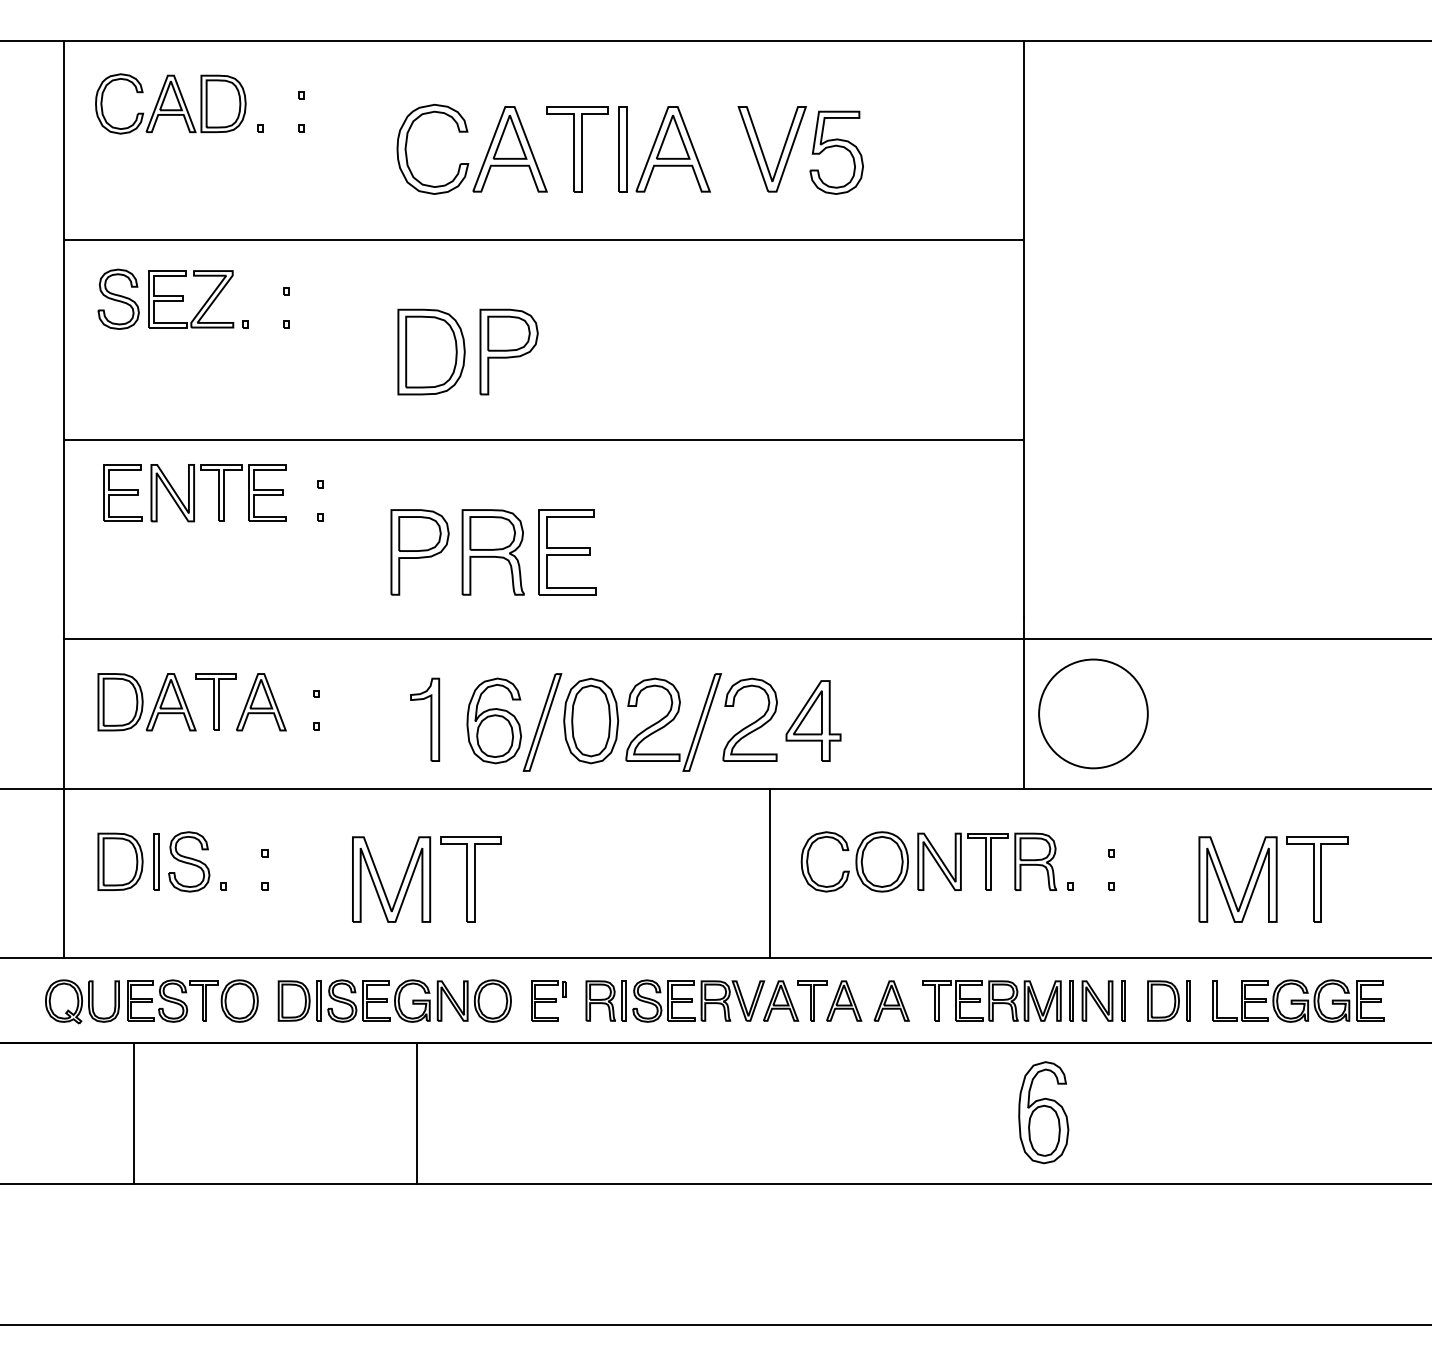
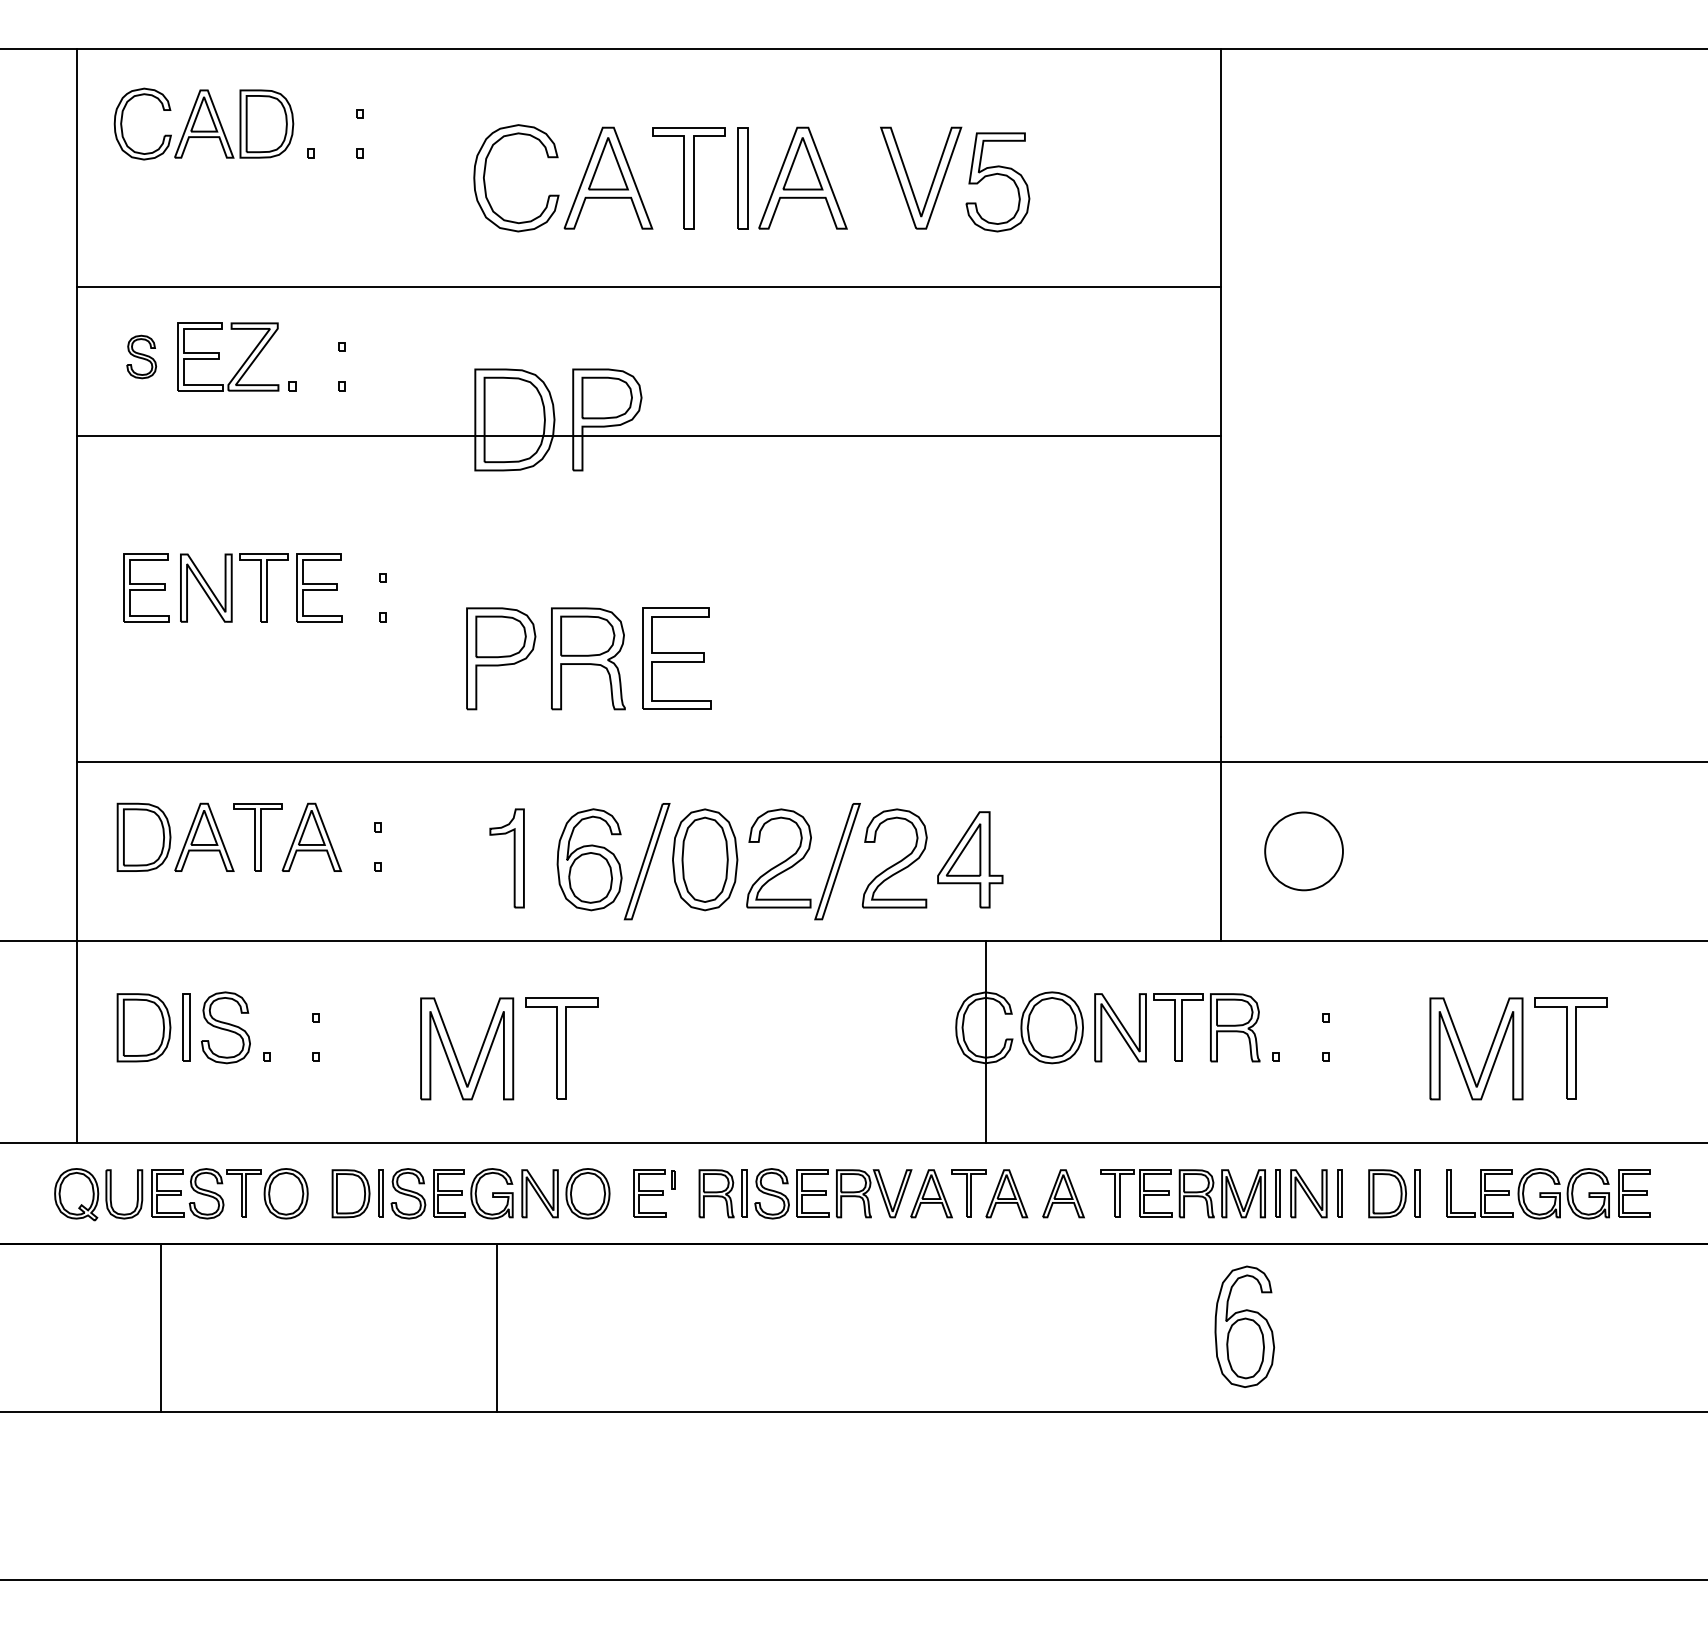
part: (118, 298) -> (141, 356), size x0.6
line: (543, 439) -> (648, 436), moved
circle: (1092, 714) -> (1303, 851), size x0.6
line: (769, 873) -> (985, 1041), moved

